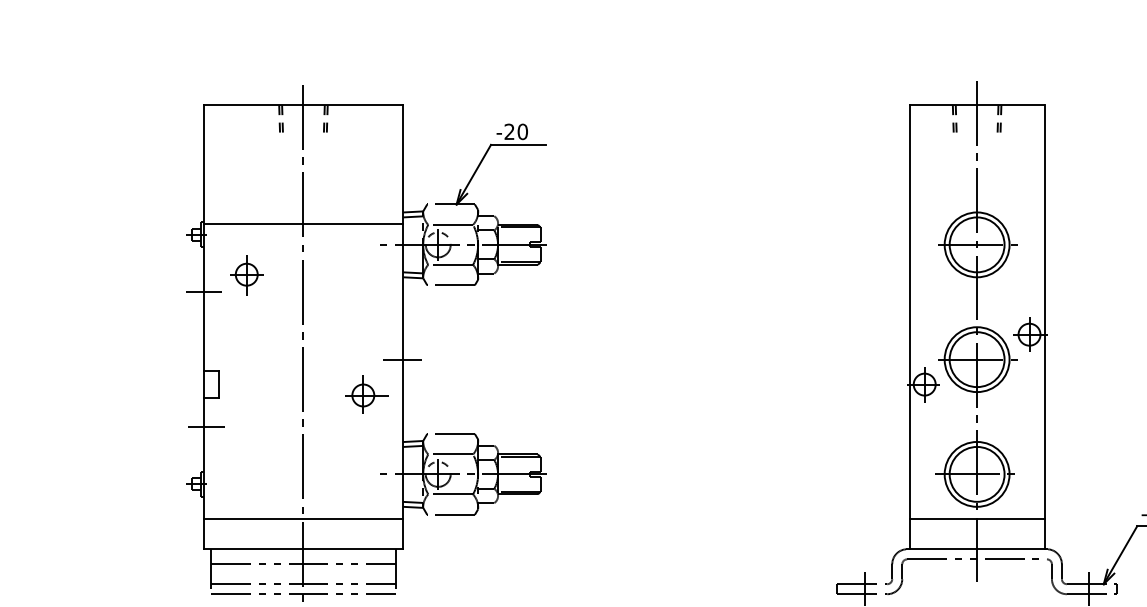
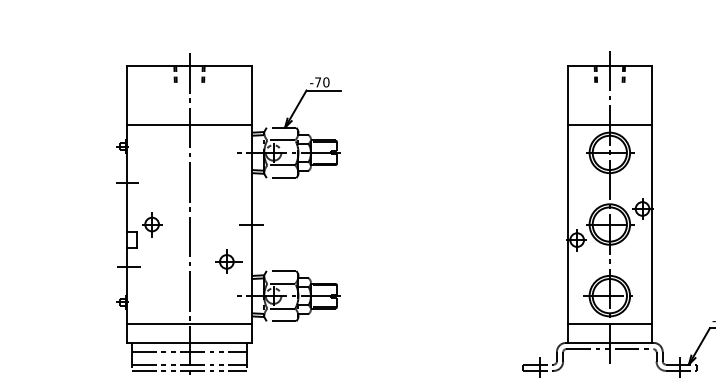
text: (510, 132) -> (318, 82), -20 -> -70
line: (976, 199) -> (609, 124), added
line: (303, 223) -> (189, 124), moved
part: (247, 274) -> (152, 224), moved
part: (365, 394) -> (228, 261), moved

